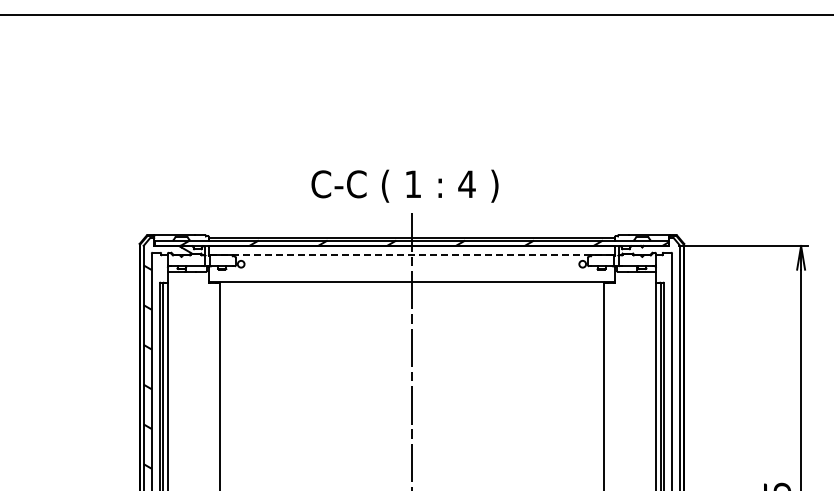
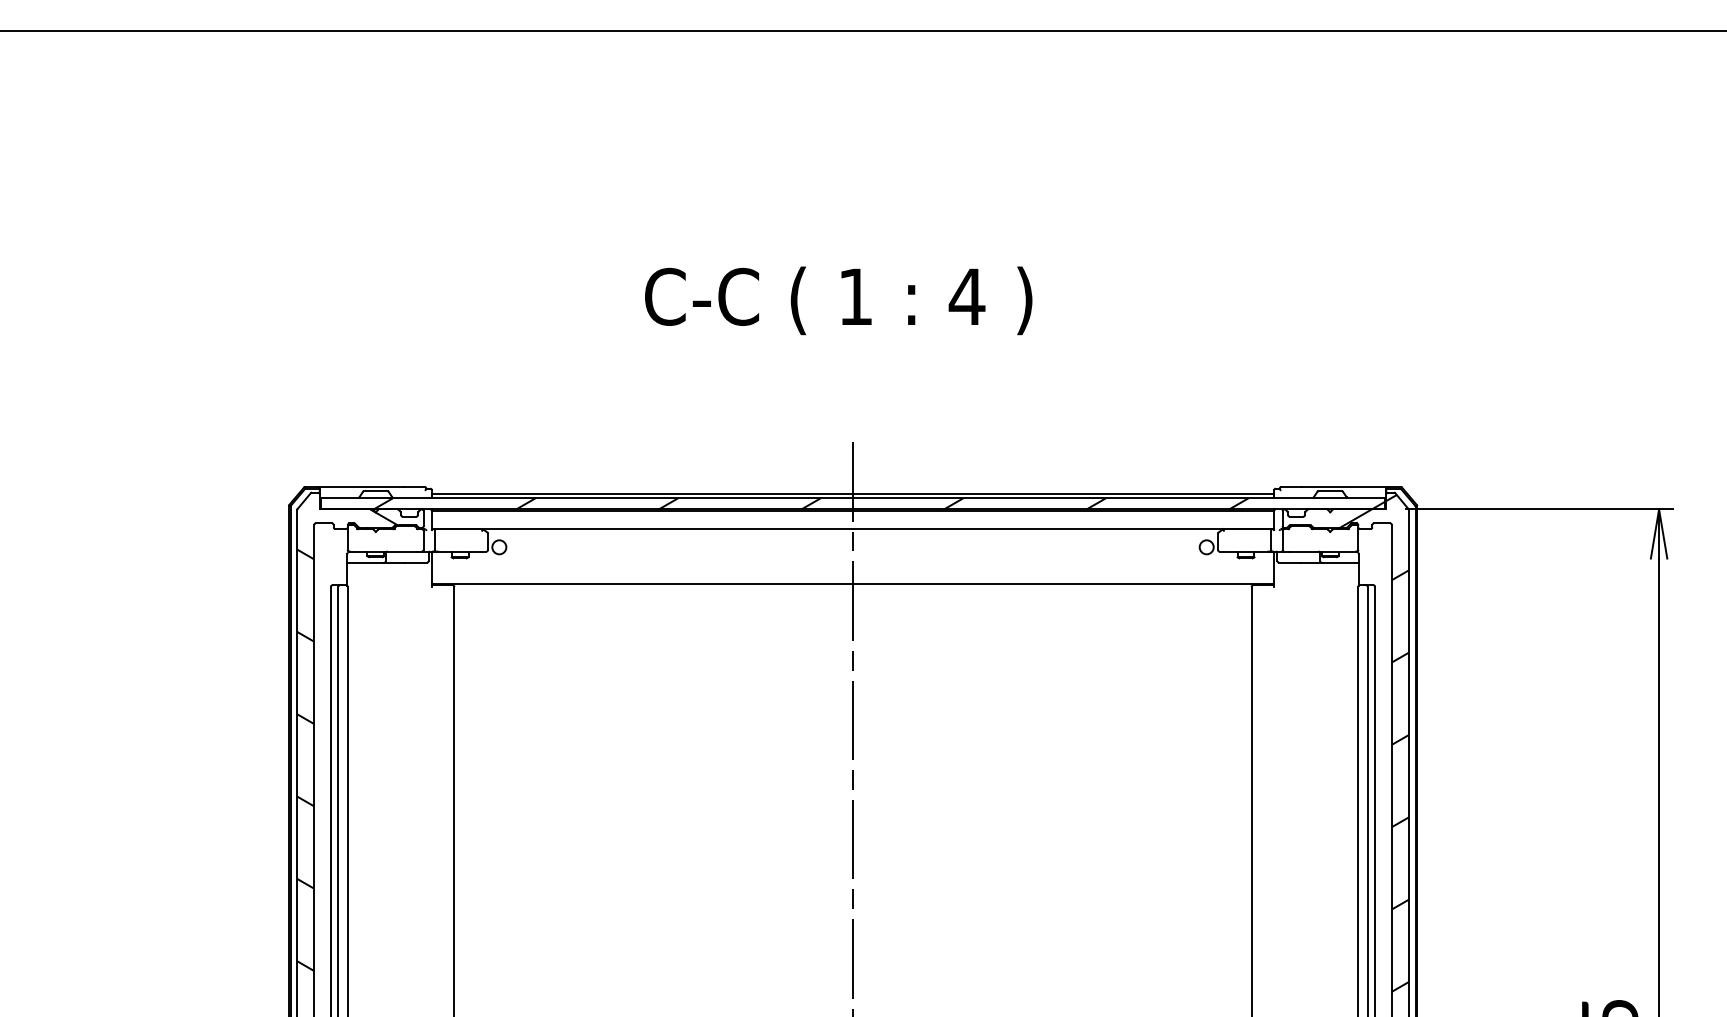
text: (404, 185) -> (837, 299), moved
line: (412, 255) -> (854, 529), dashed -> solid
hatch: (663, 358) -> (1374, 742), added

